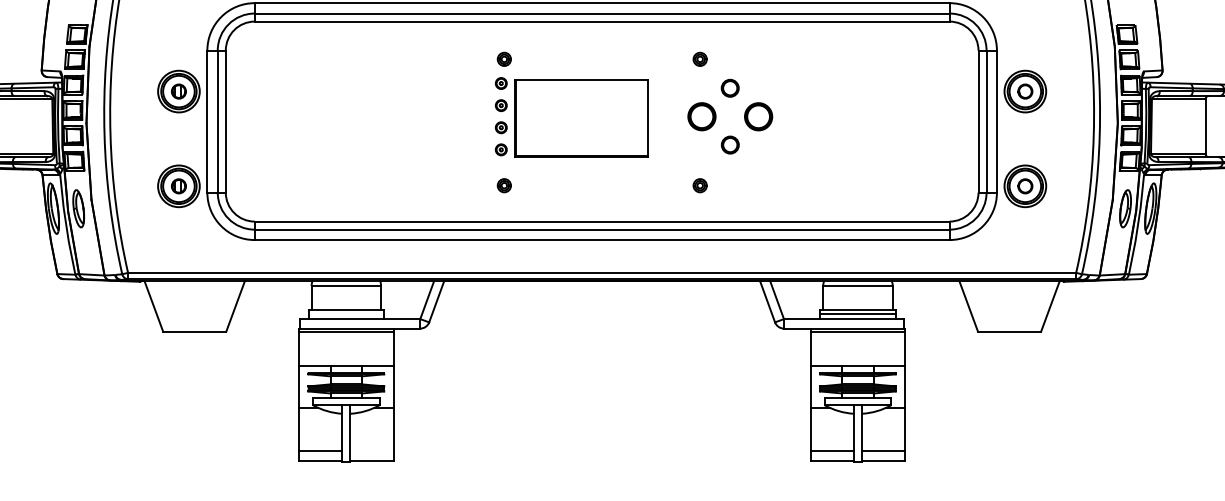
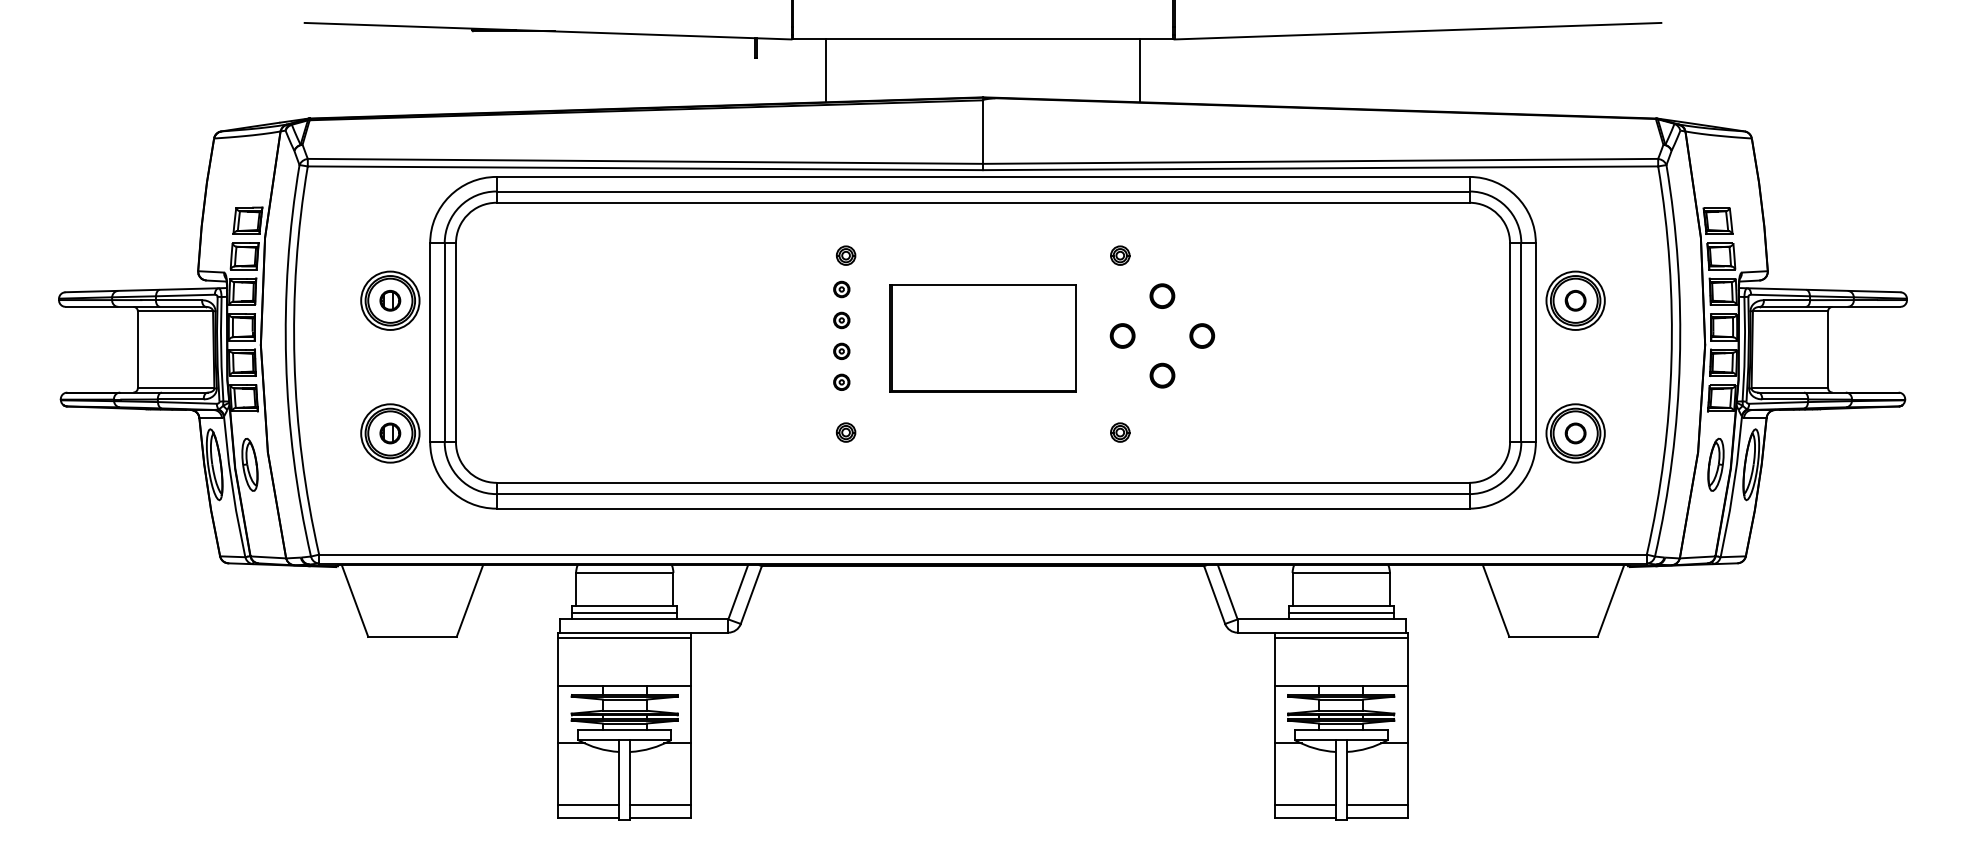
part: (701, 116) -> (1122, 335), size x0.62
part: (758, 116) -> (1202, 335), size x0.62
part: (581, 118) -> (982, 338), moved
line: (346, 314) -> (624, 612), added
line: (371, 451) -> (660, 804), added

